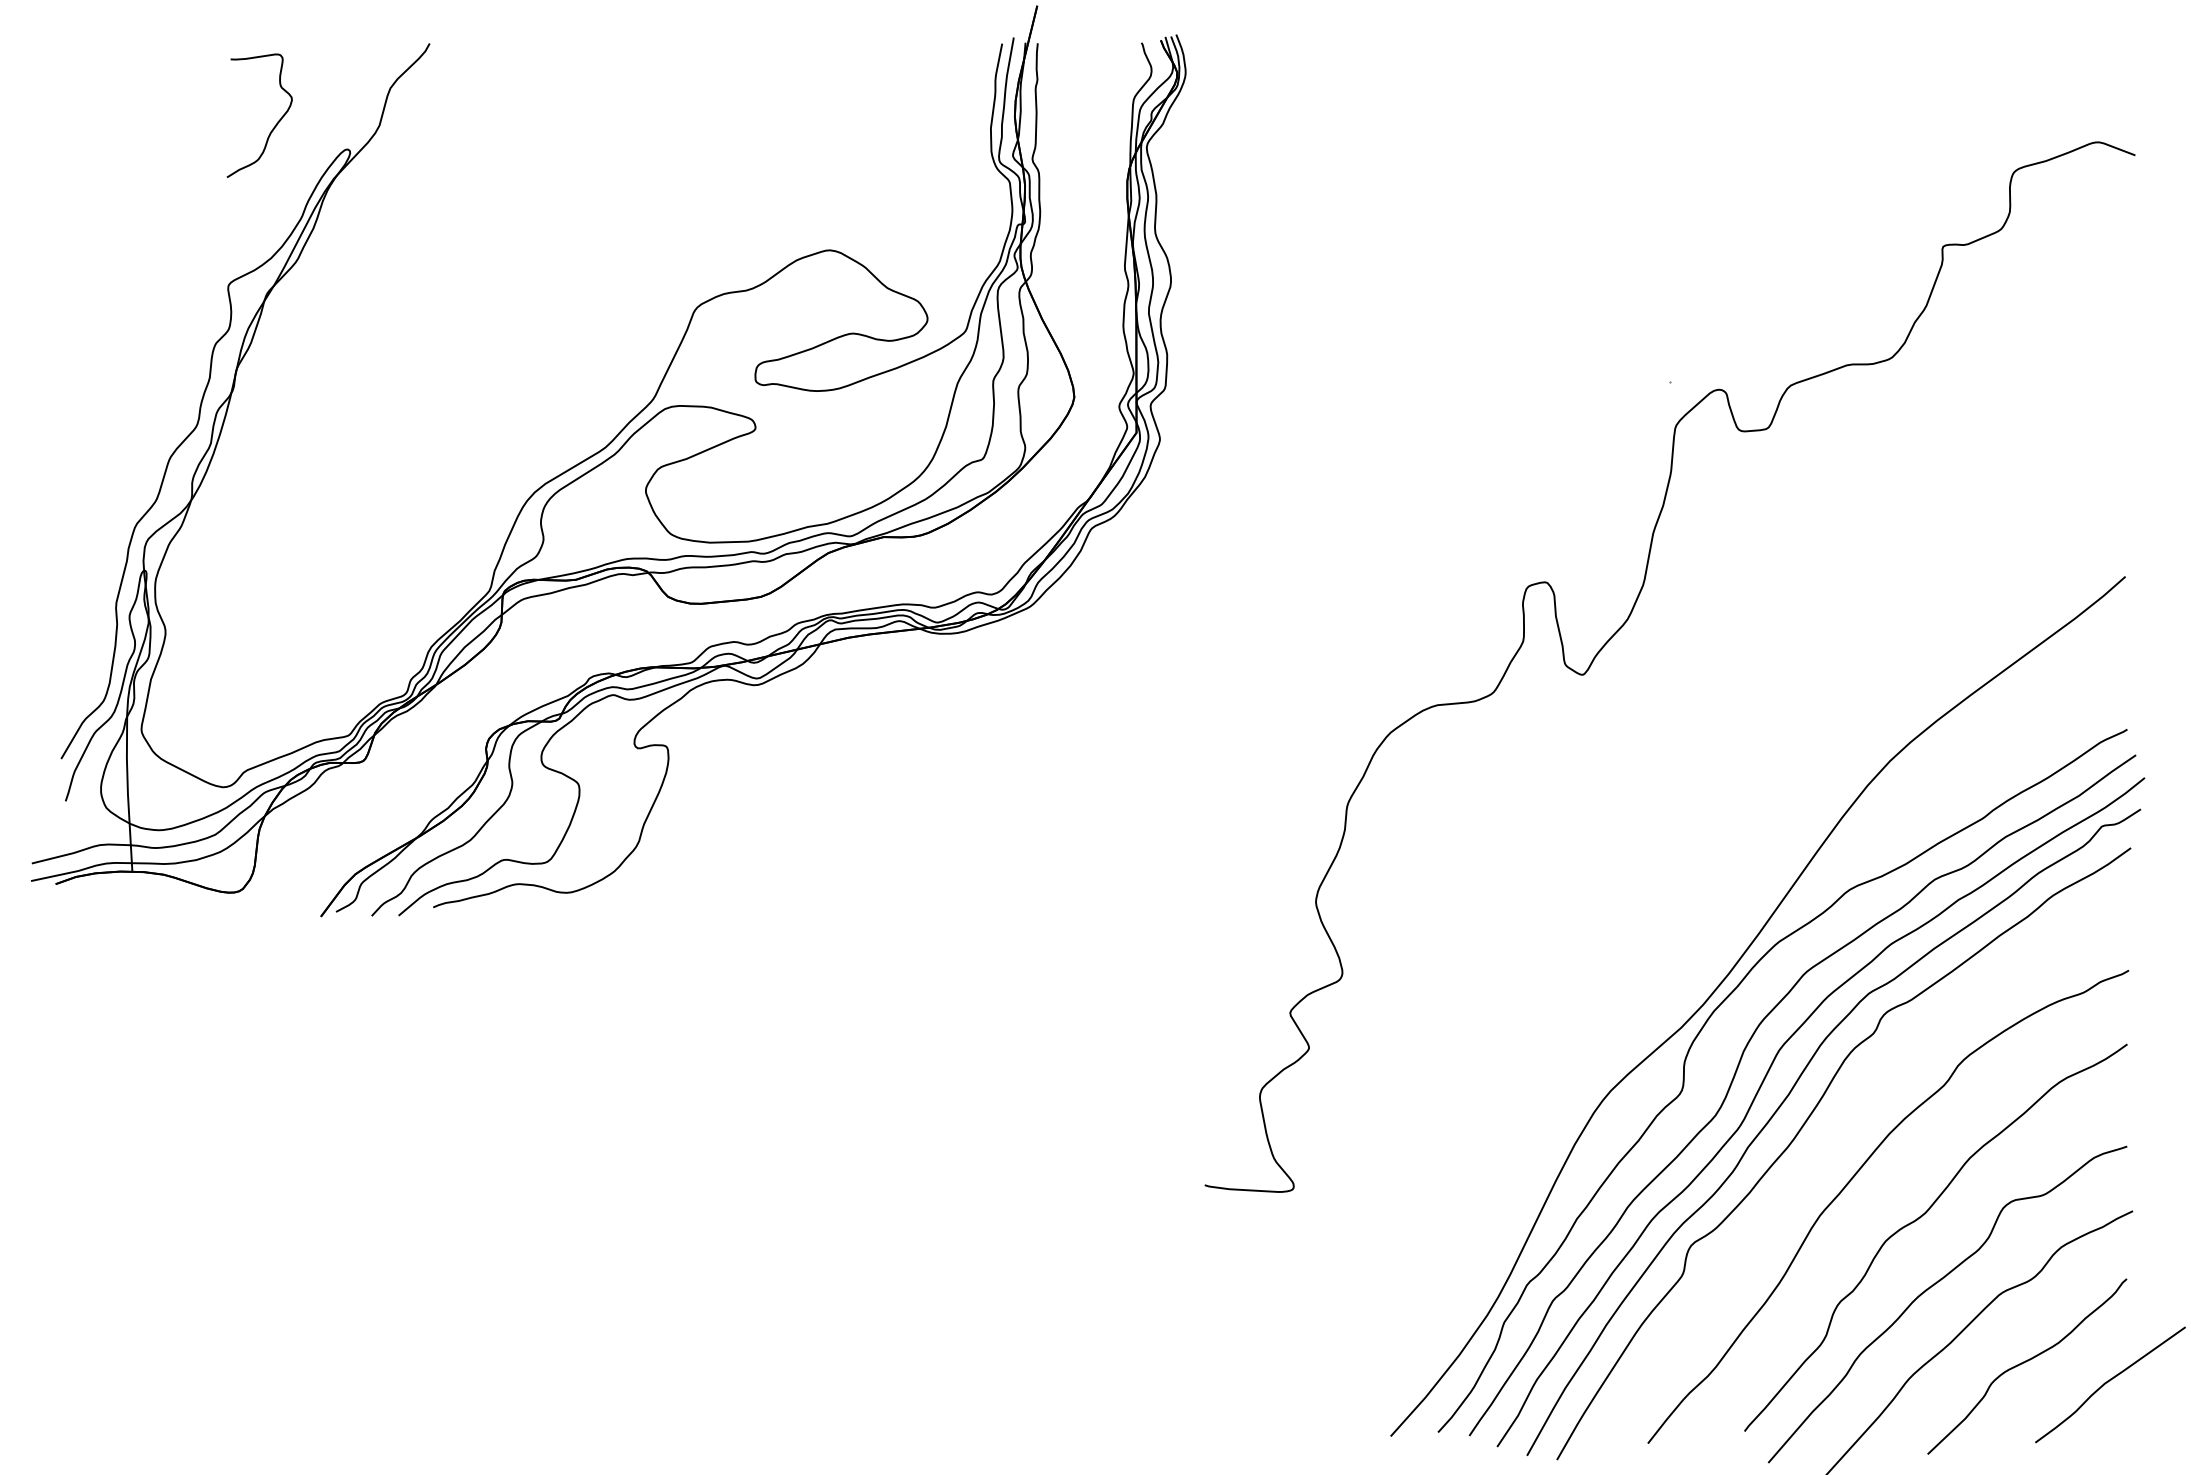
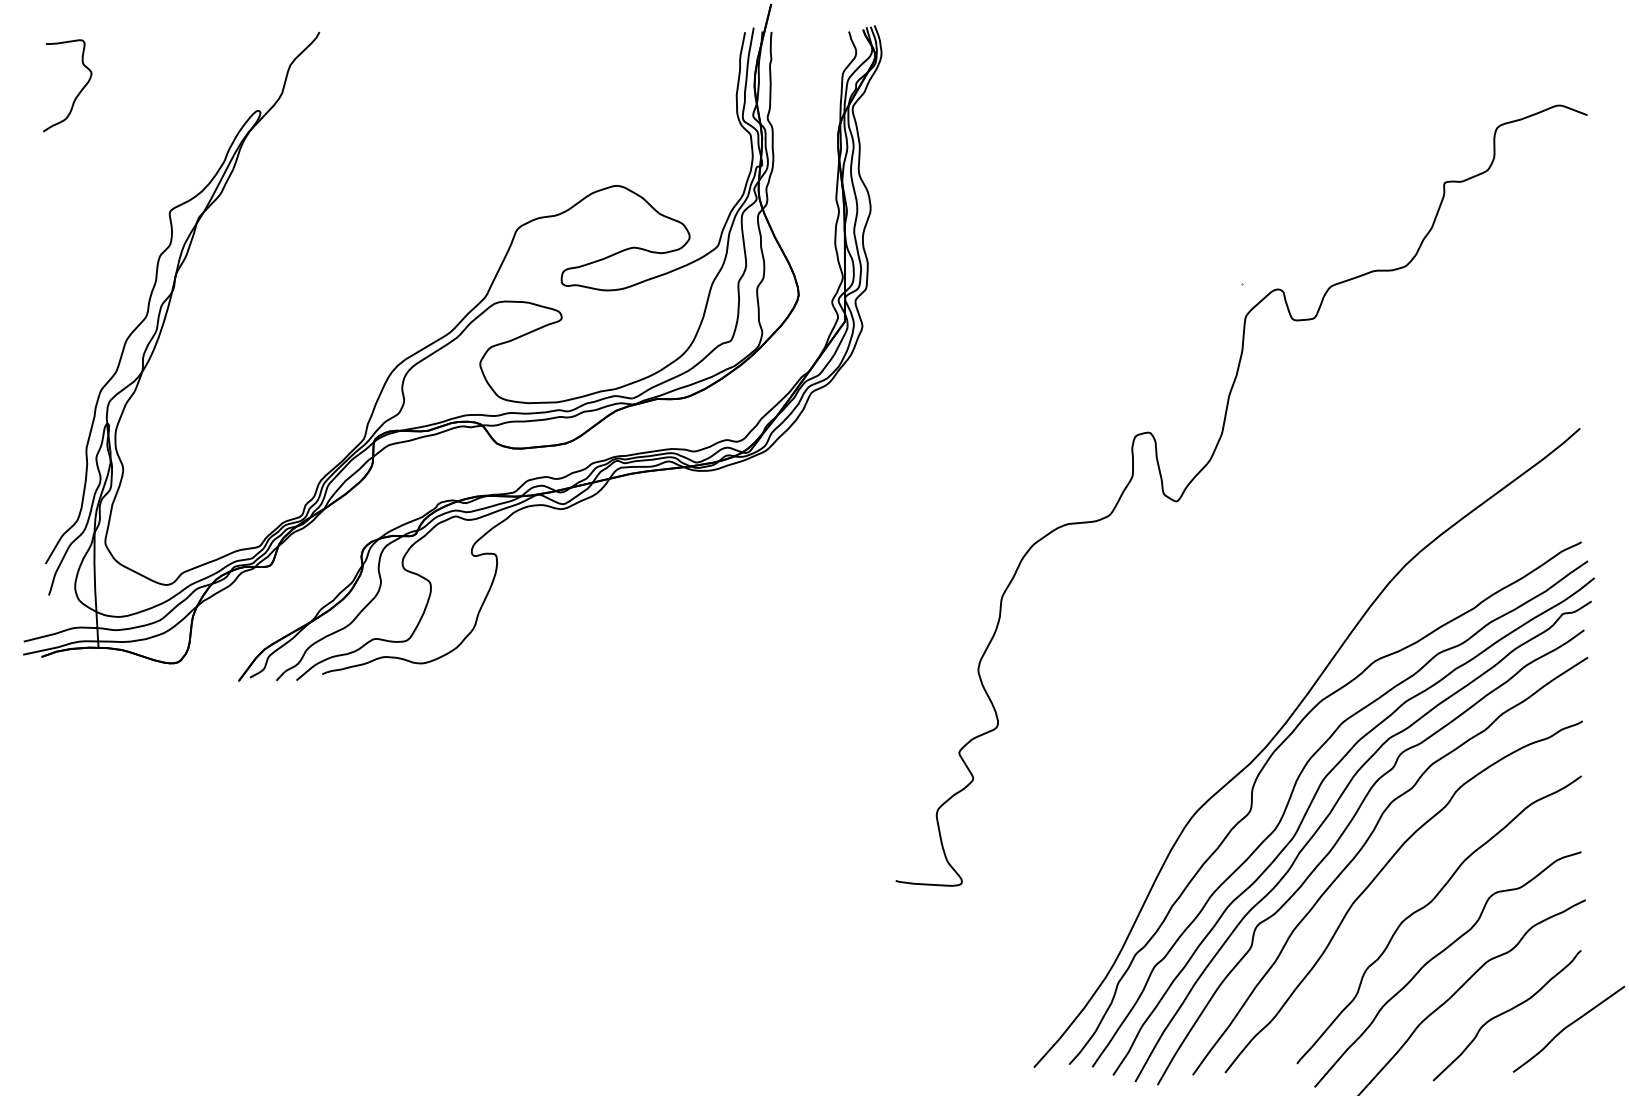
curve: (275, 124) -> (79, 92), moved
curve: (1834, 1139) -> (1363, 846), added

